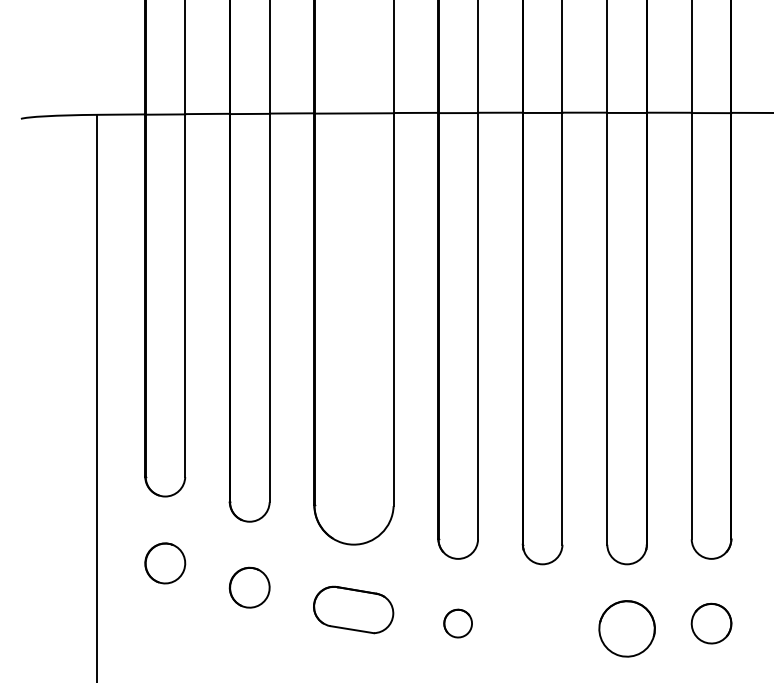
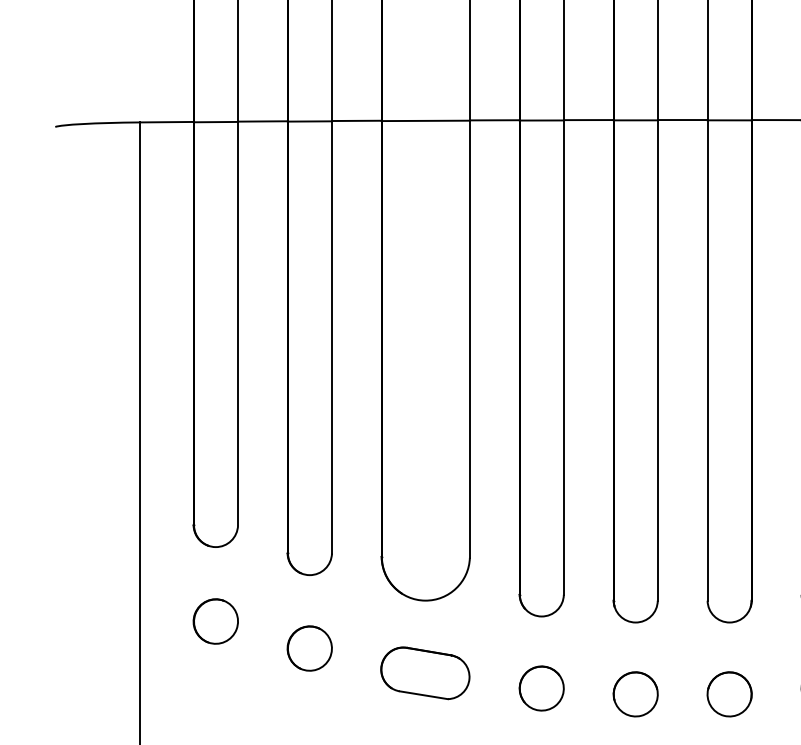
part: (457, 623) -> (540, 688), size x1.43
part: (542, 628) -> (635, 693), added
part: (626, 628) -> (728, 693), size x0.71

